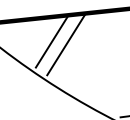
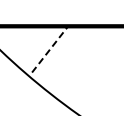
line: (52, 41) -> (50, 49), solid -> dashed
line: (66, 44) -> (63, 53), removed

